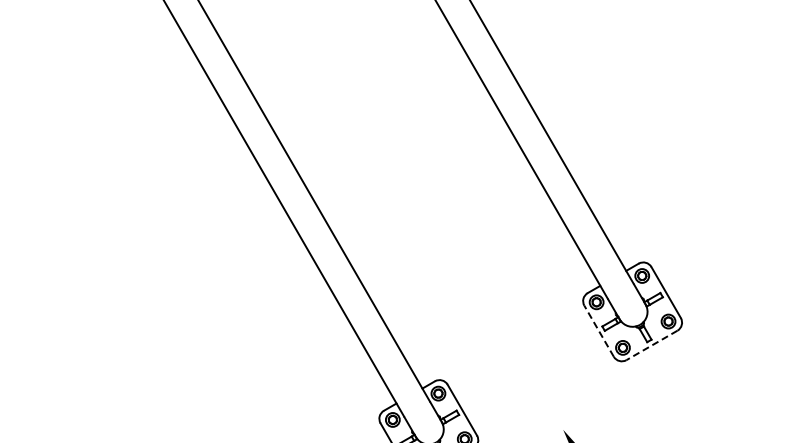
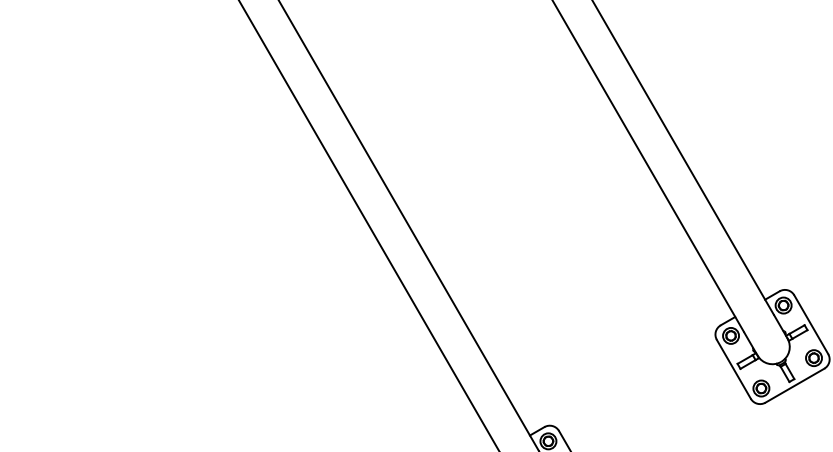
line: (598, 330) -> (733, 368), dashed -> solid
line: (651, 345) -> (794, 385), dashed -> solid

